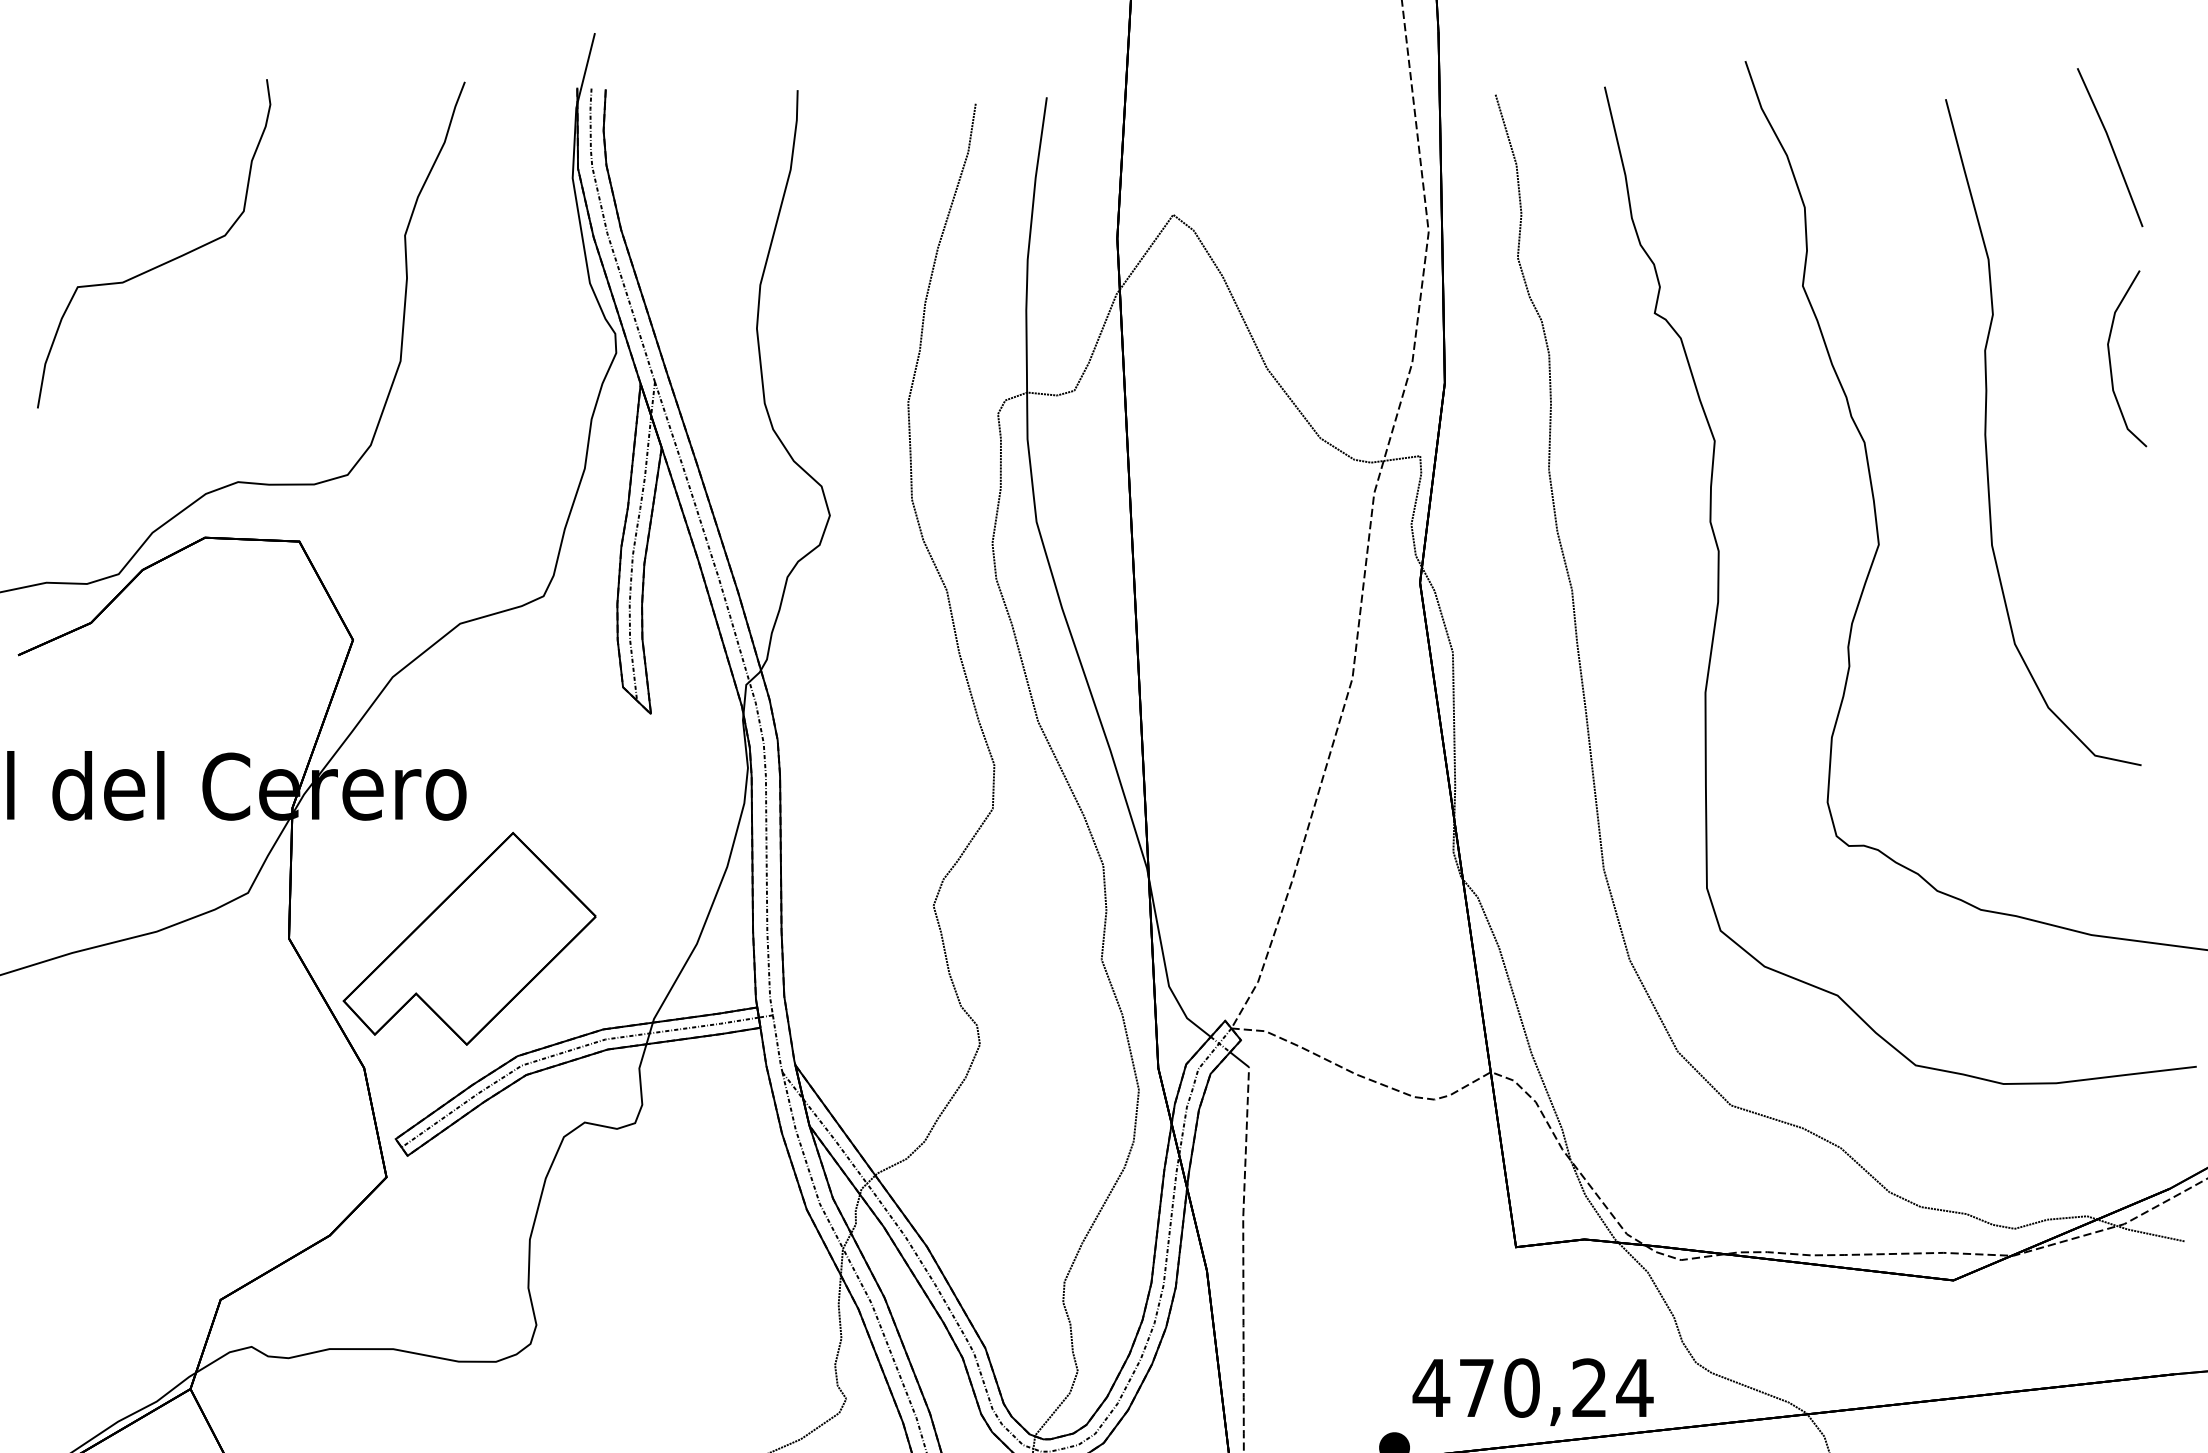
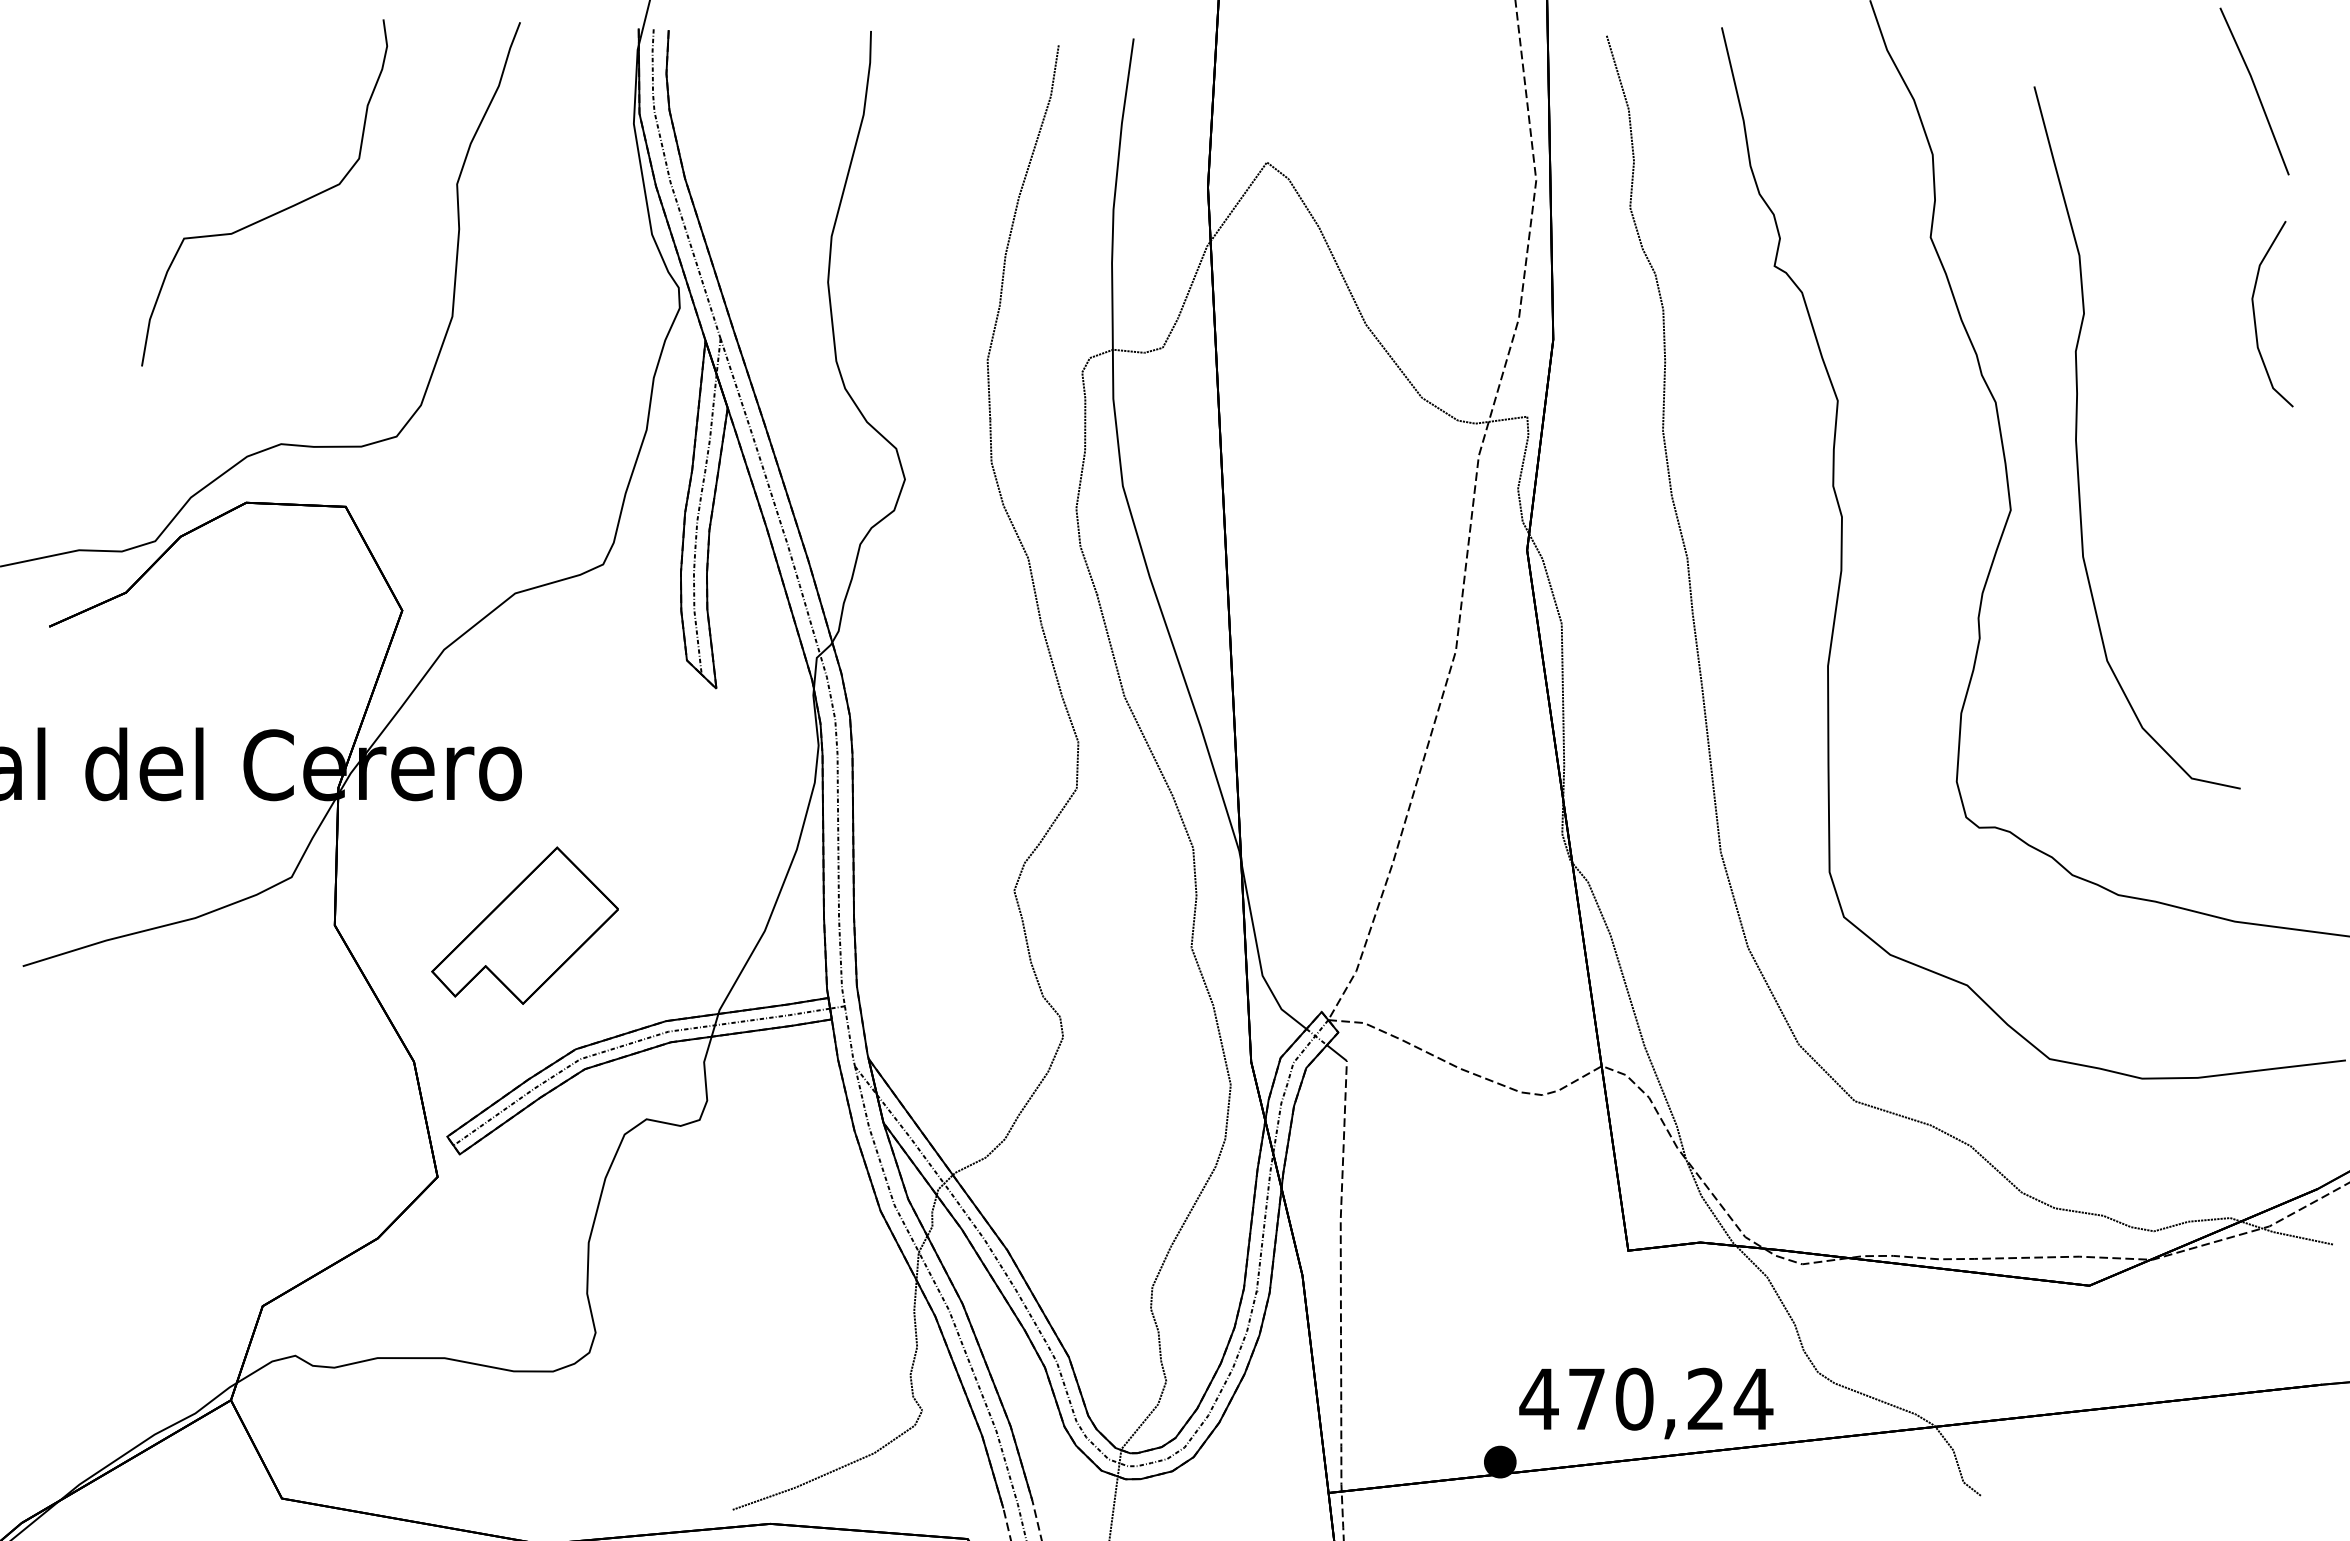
curve: (162, 263) -> (273, 213), moved
curve: (1986, 428) -> (2077, 433), moved
part: (468, 938) -> (524, 925), size x0.7

